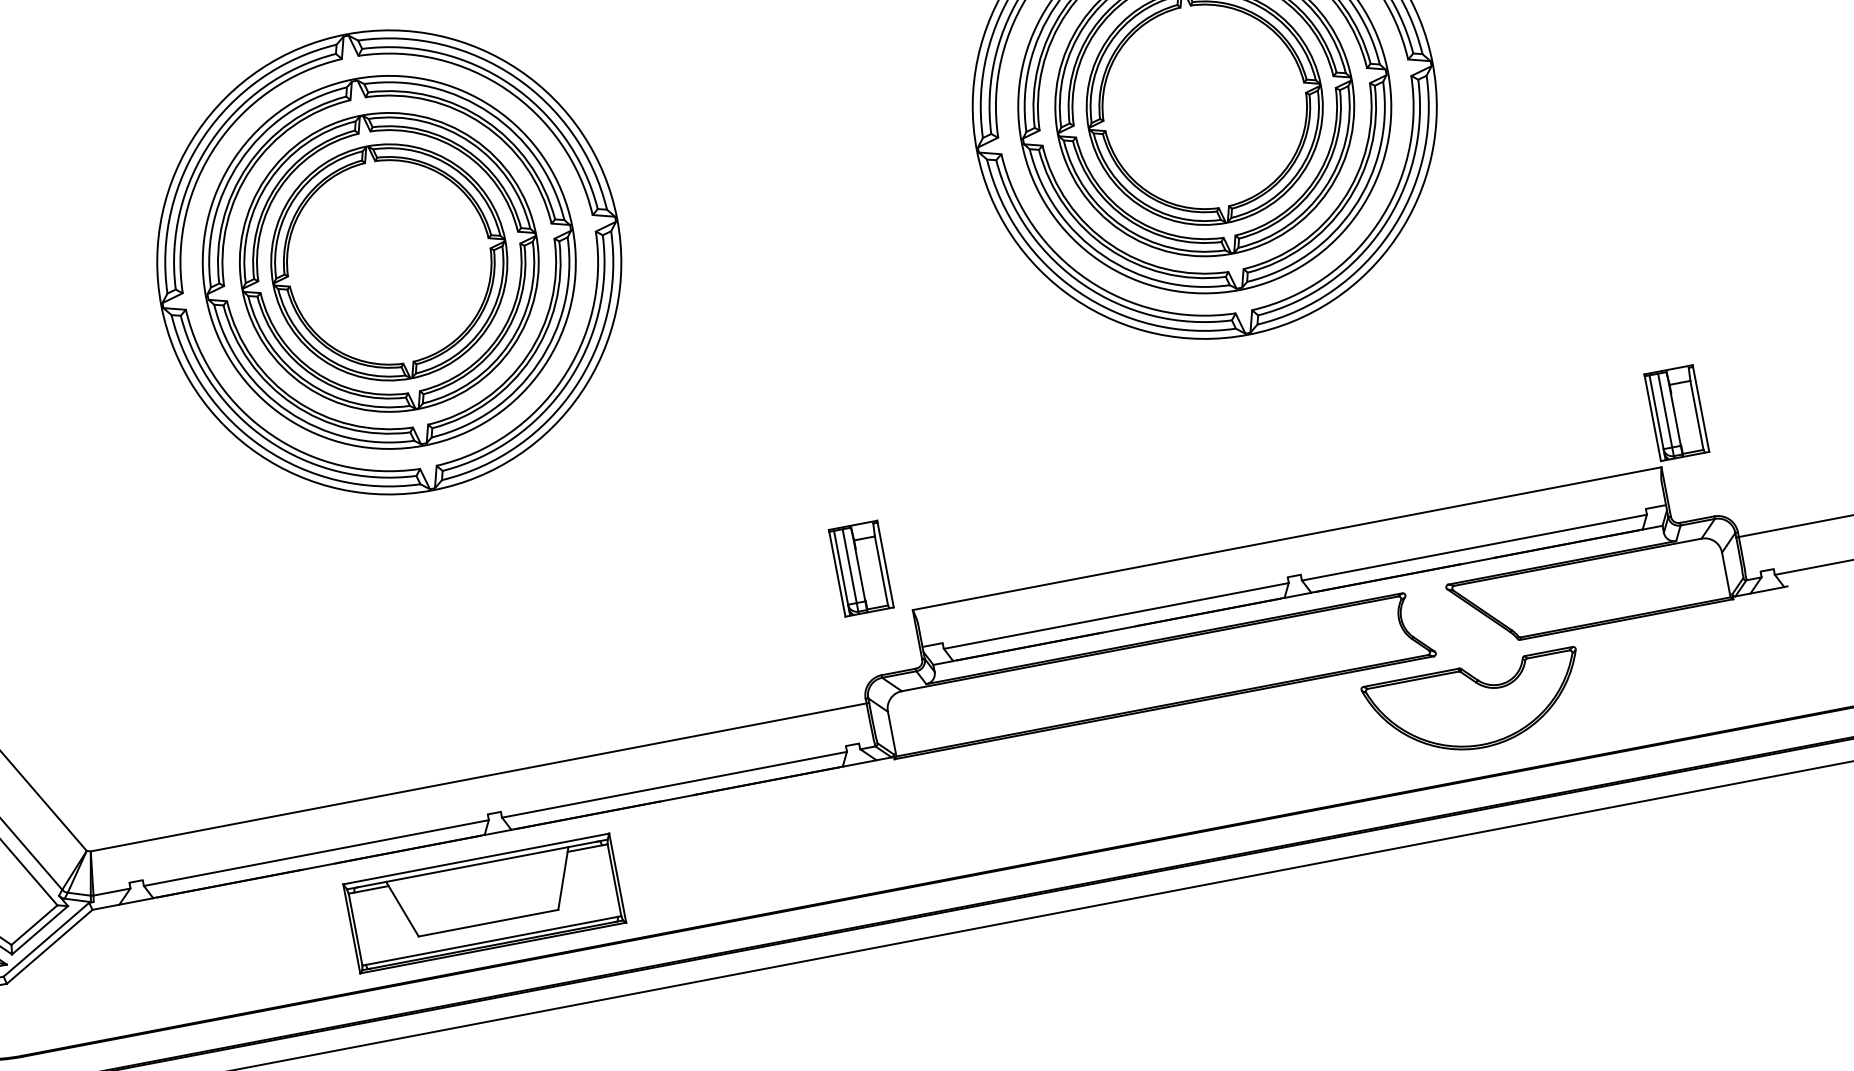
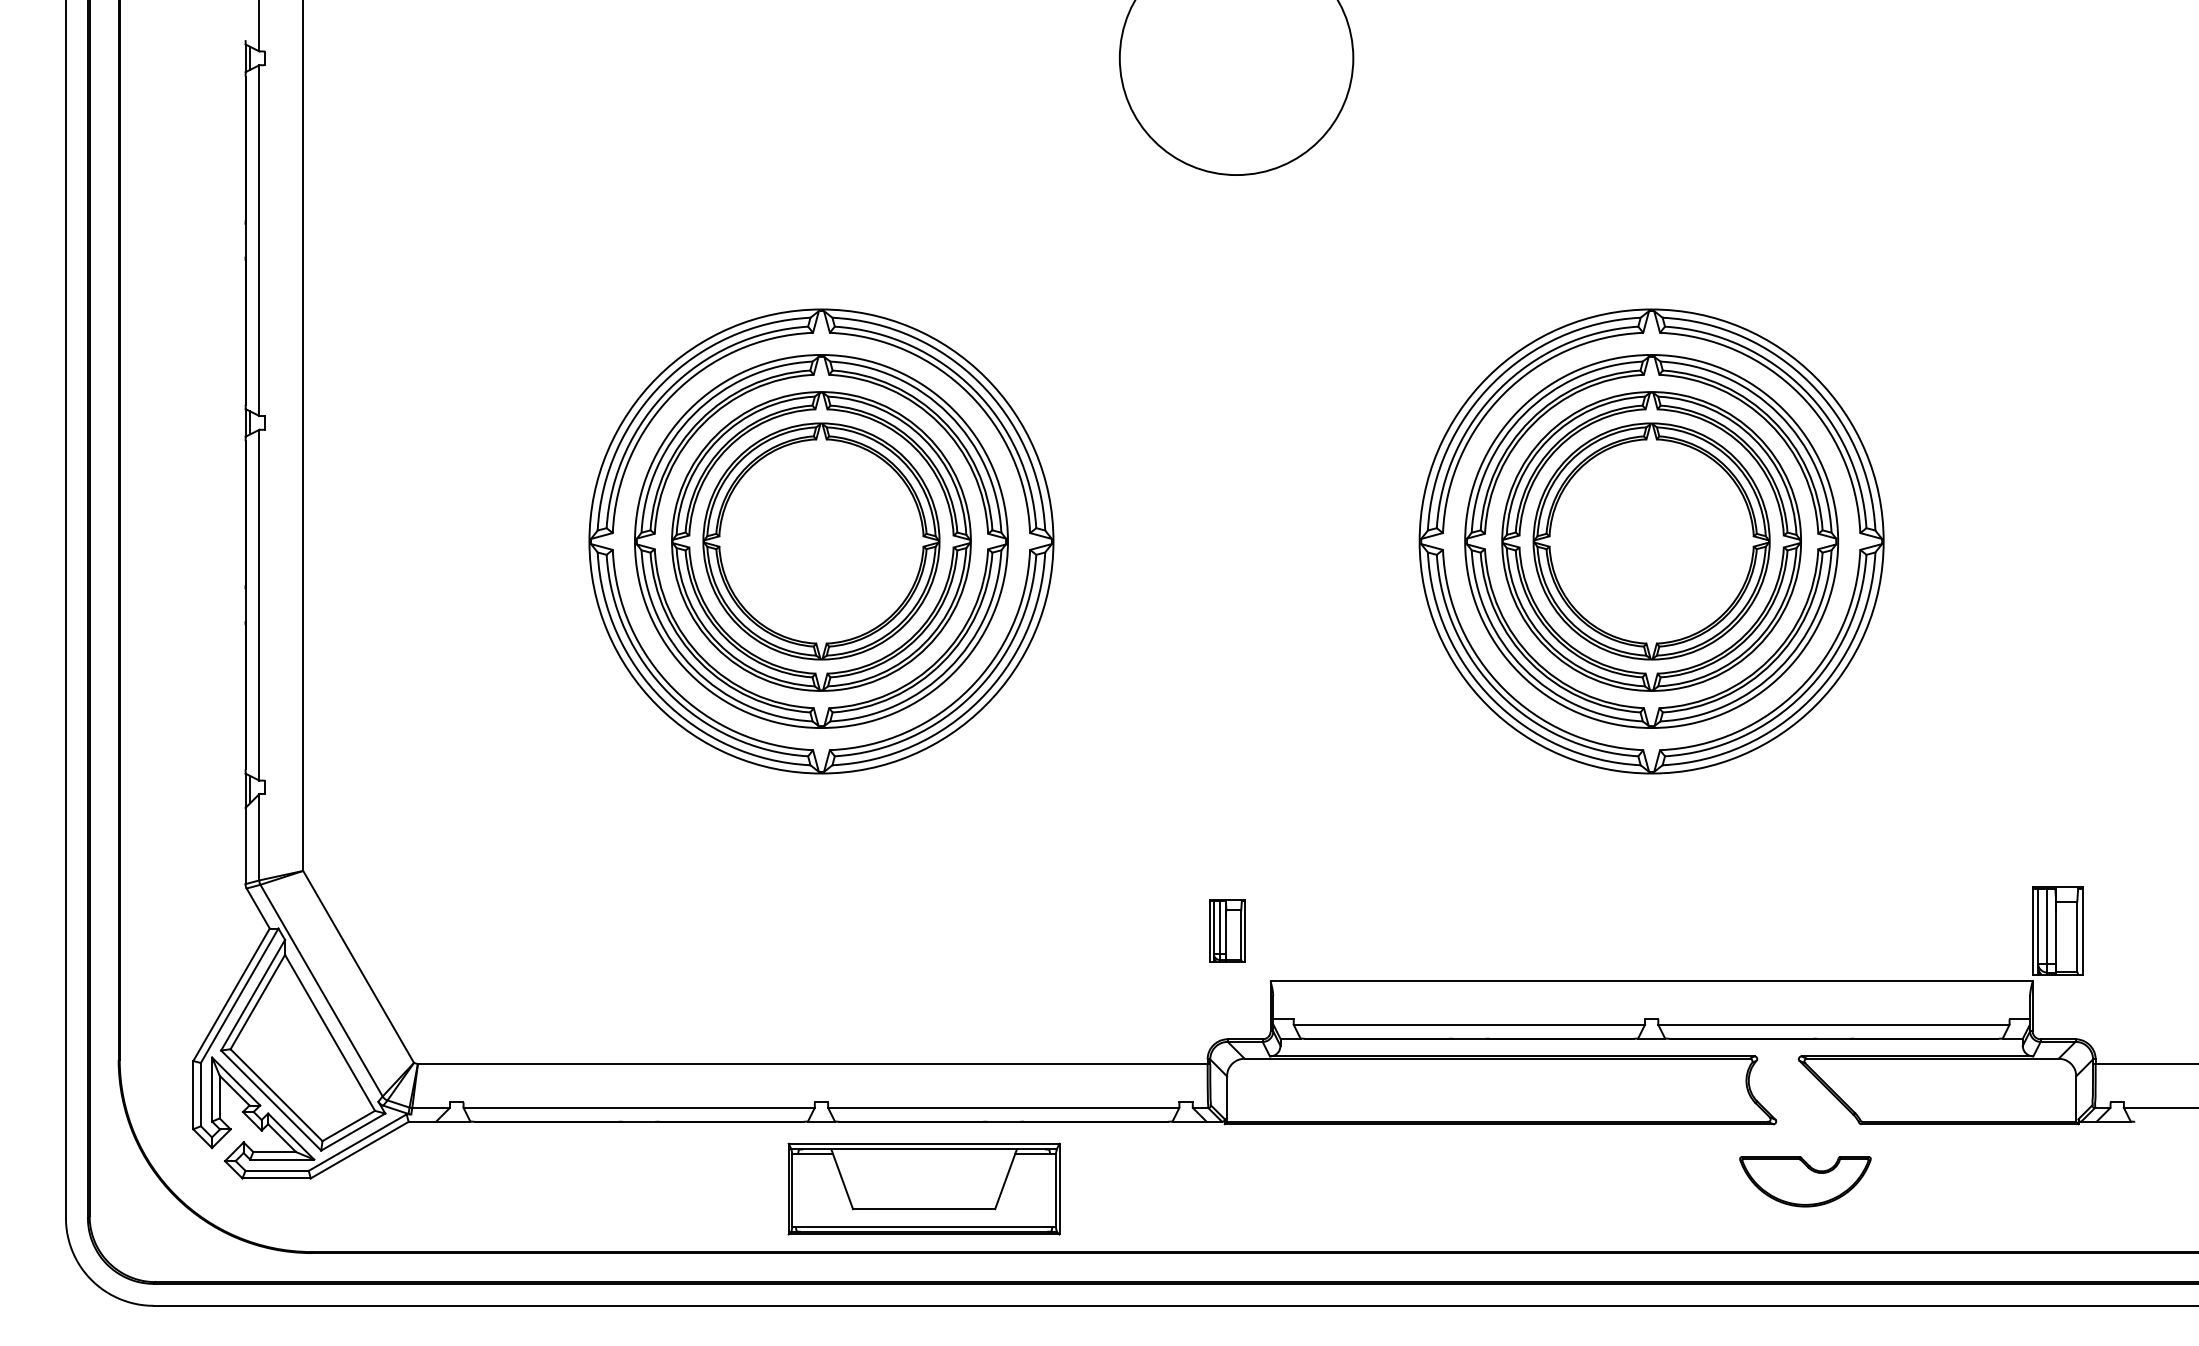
part: (861, 568) -> (1227, 930), size x0.7
part: (1475, 706) -> (1805, 1181), size x0.6
part: (484, 903) -> (923, 1188), moved

